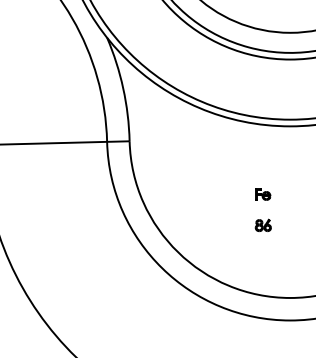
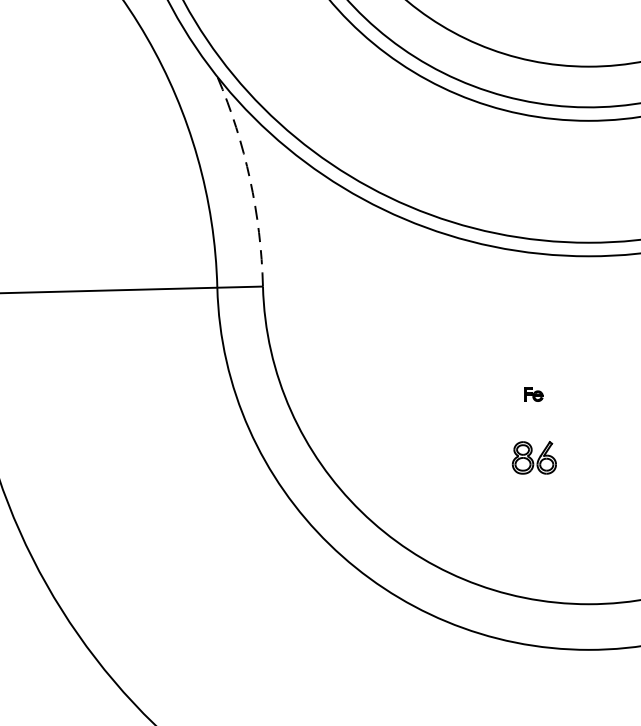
arc: (123, 88) -> (250, 179), solid -> dashed
part: (263, 194) -> (534, 394), size x0.6
part: (262, 224) -> (532, 455), size x1.4

